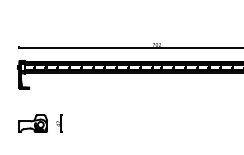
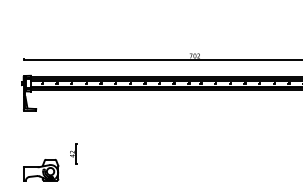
part: (32, 123) -> (40, 169), moved

